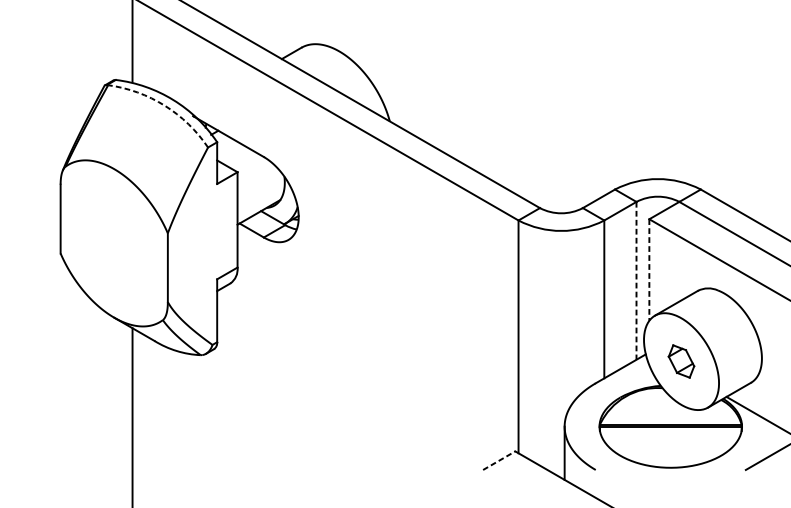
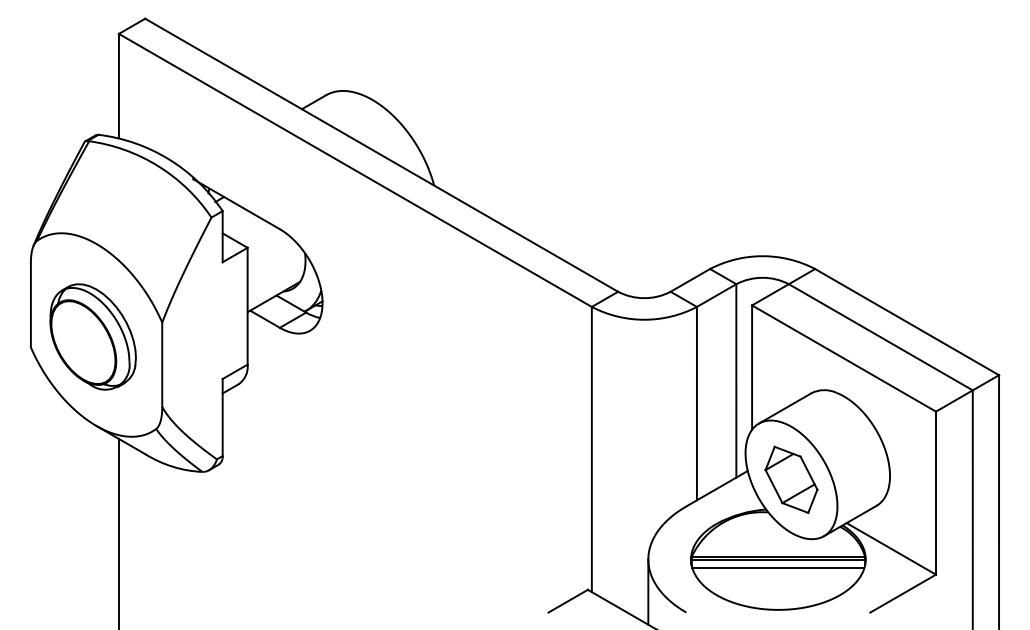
arc: (164, 105) -> (158, 166), dashed -> solid
part: (110, 244) -> (92, 336), added
line: (649, 270) -> (752, 368), dashed -> solid
line: (636, 280) -> (736, 380), dashed -> solid
part: (681, 361) -> (791, 479), size x1.67
line: (670, 433) -> (778, 567), added
line: (499, 460) -> (568, 601), dashed -> solid

